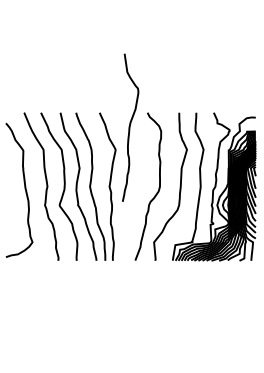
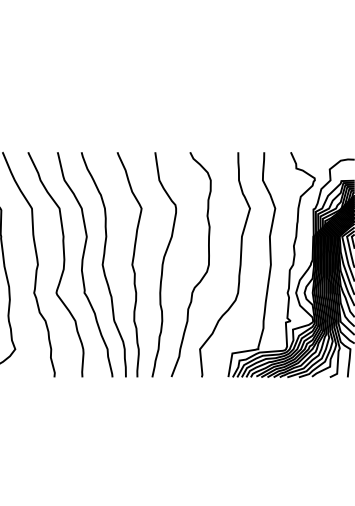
curve: (130, 127) -> (164, 264), moved

